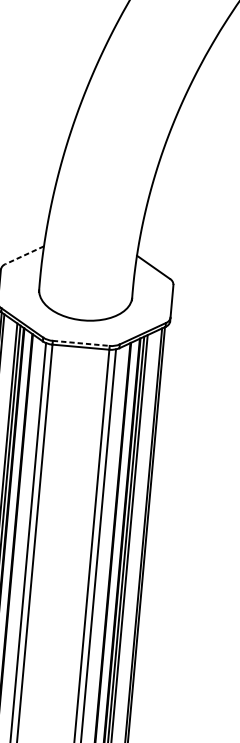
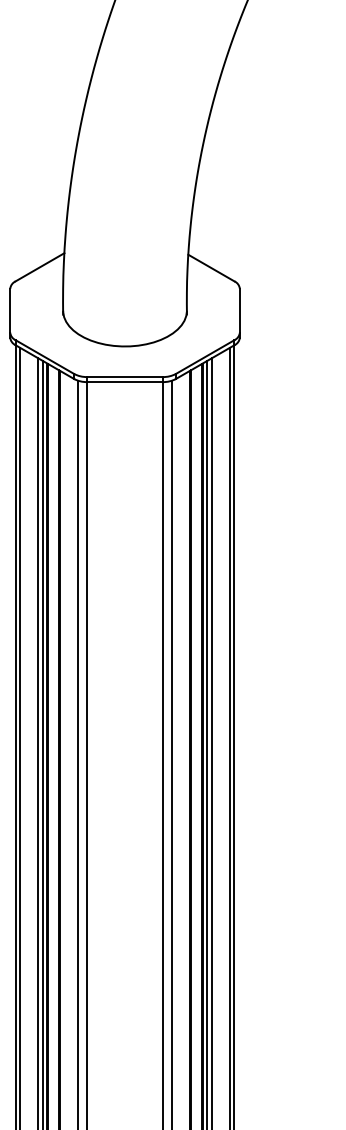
line: (24, 255) -> (39, 267), dashed -> solid
line: (81, 343) -> (125, 377), dashed -> solid

